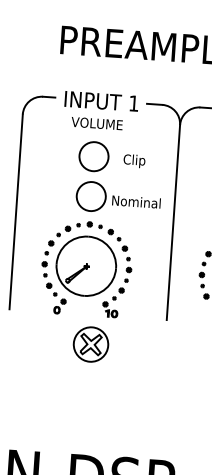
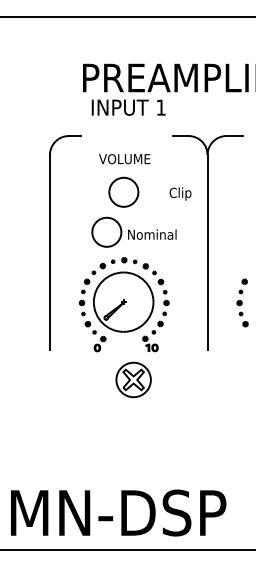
text: (101, 101) -> (128, 107), moved
text: (134, 160) -> (180, 193), moved
part: (117, 197) -> (133, 231), moved

